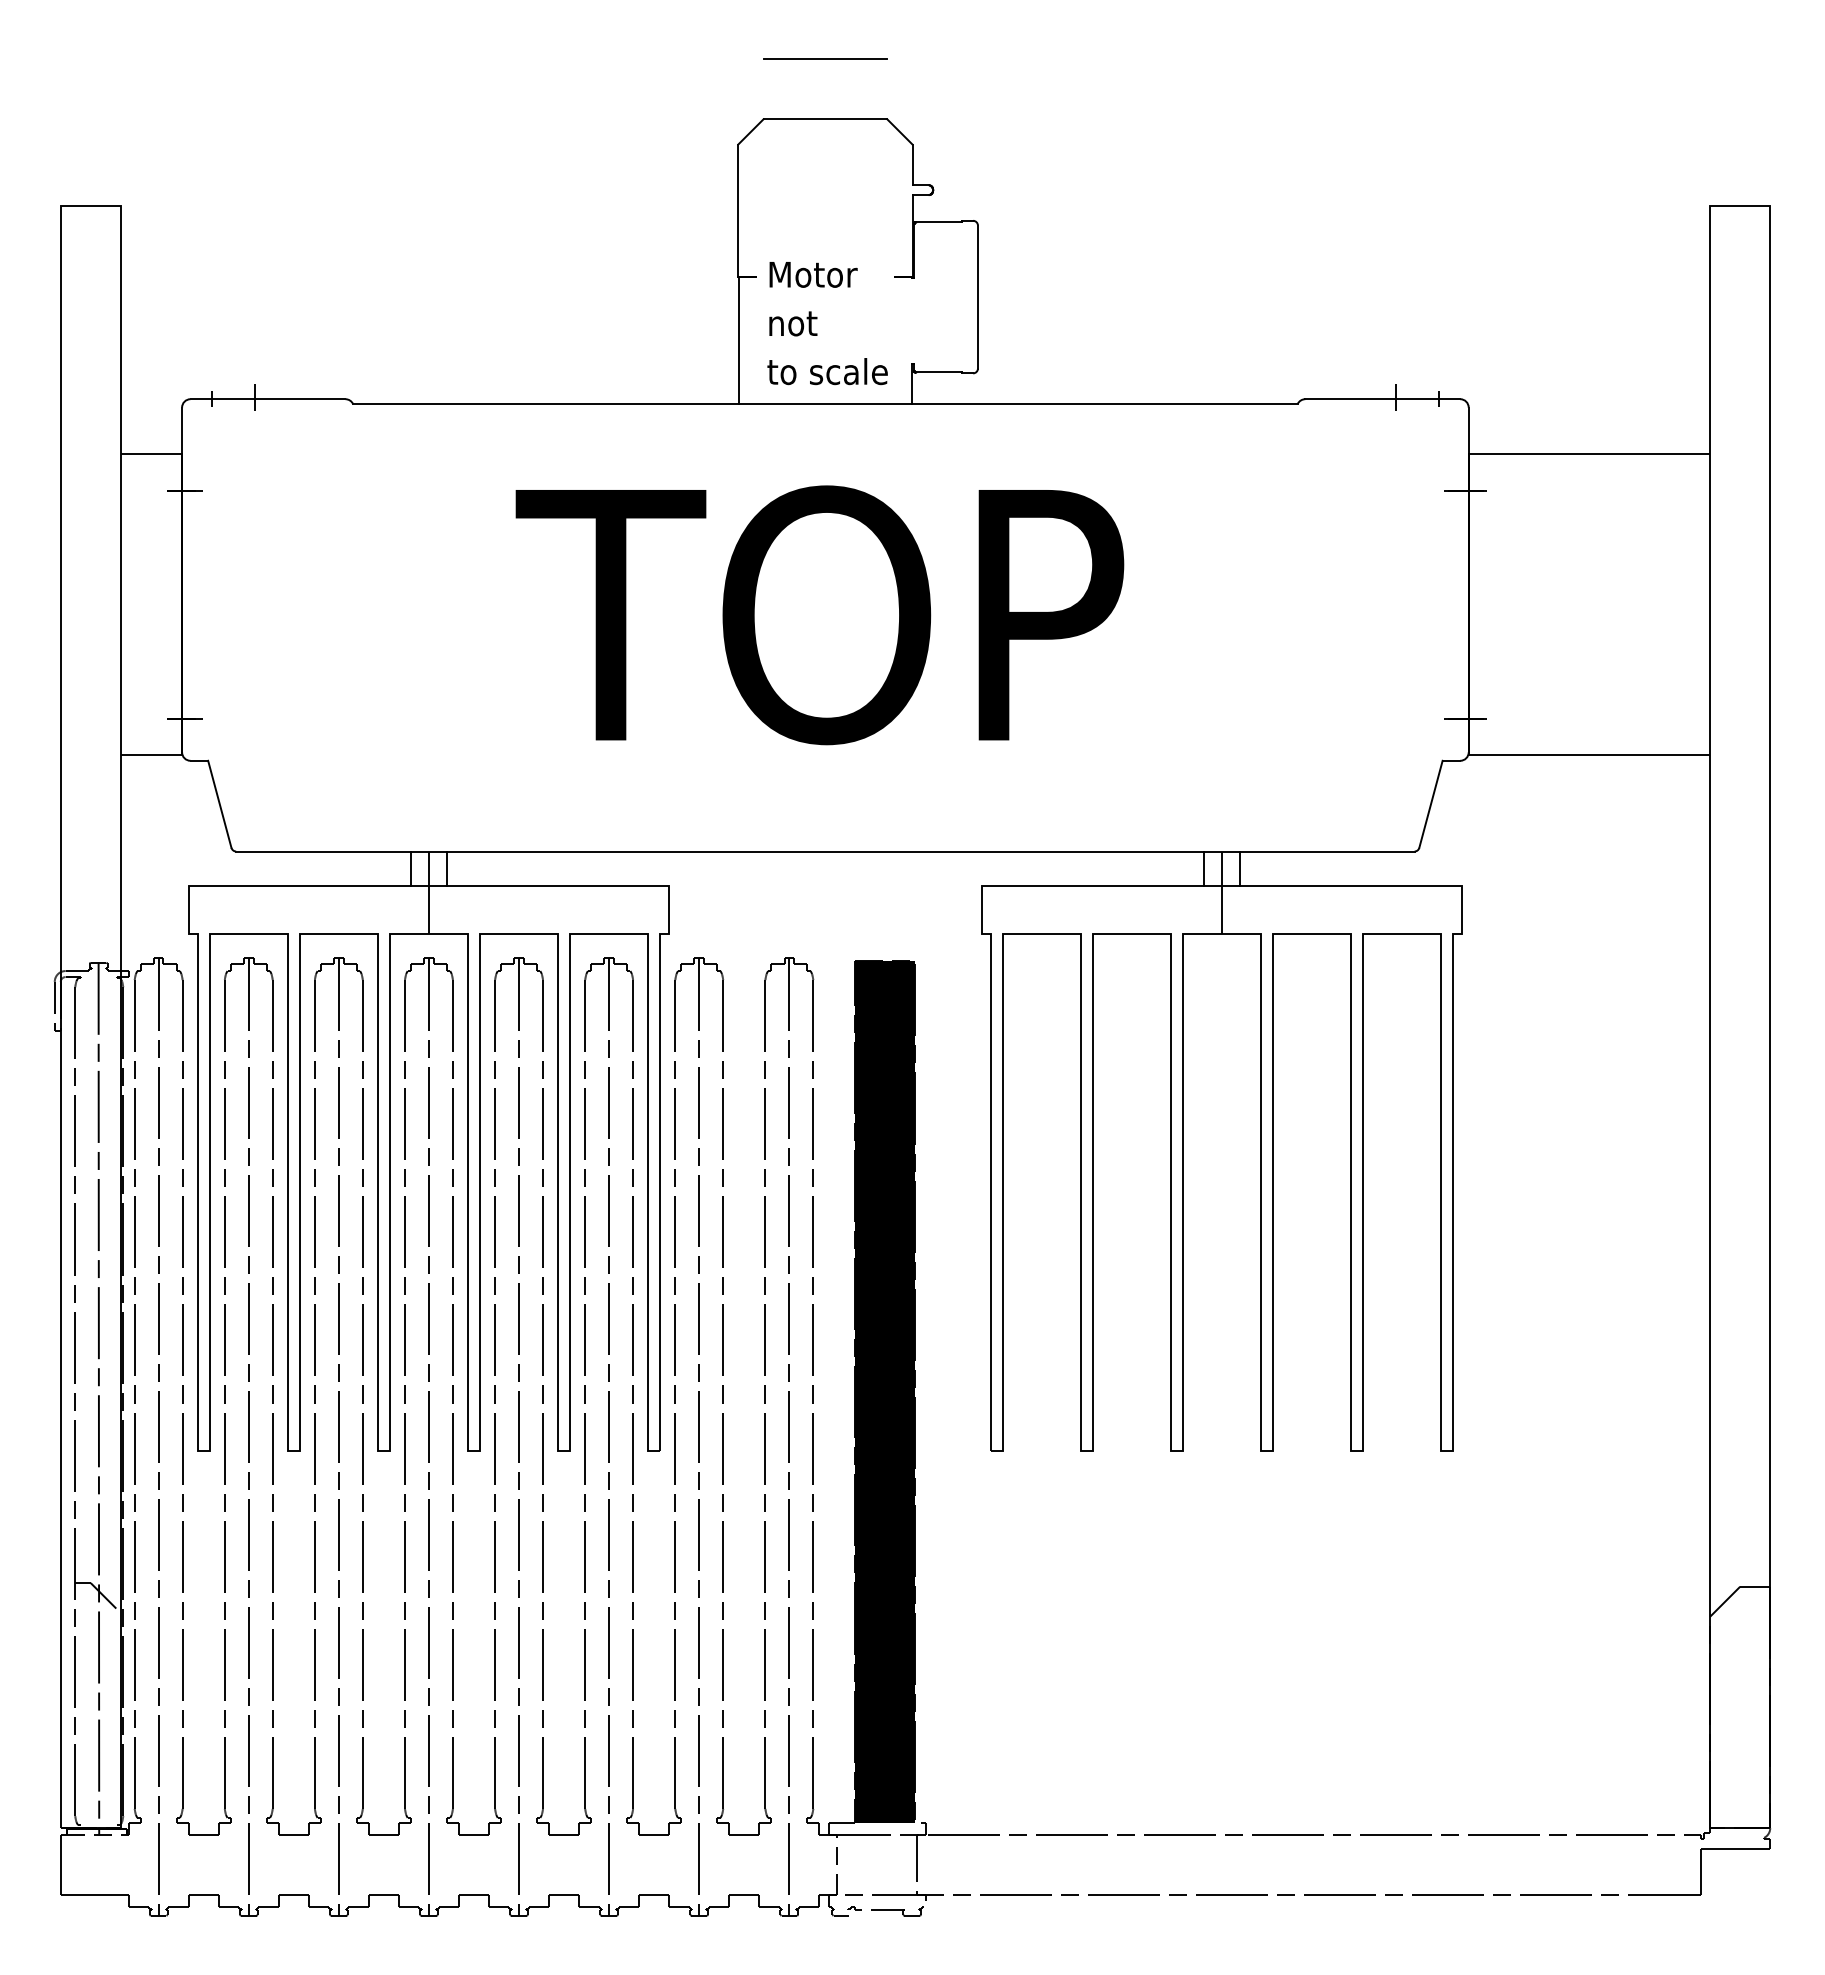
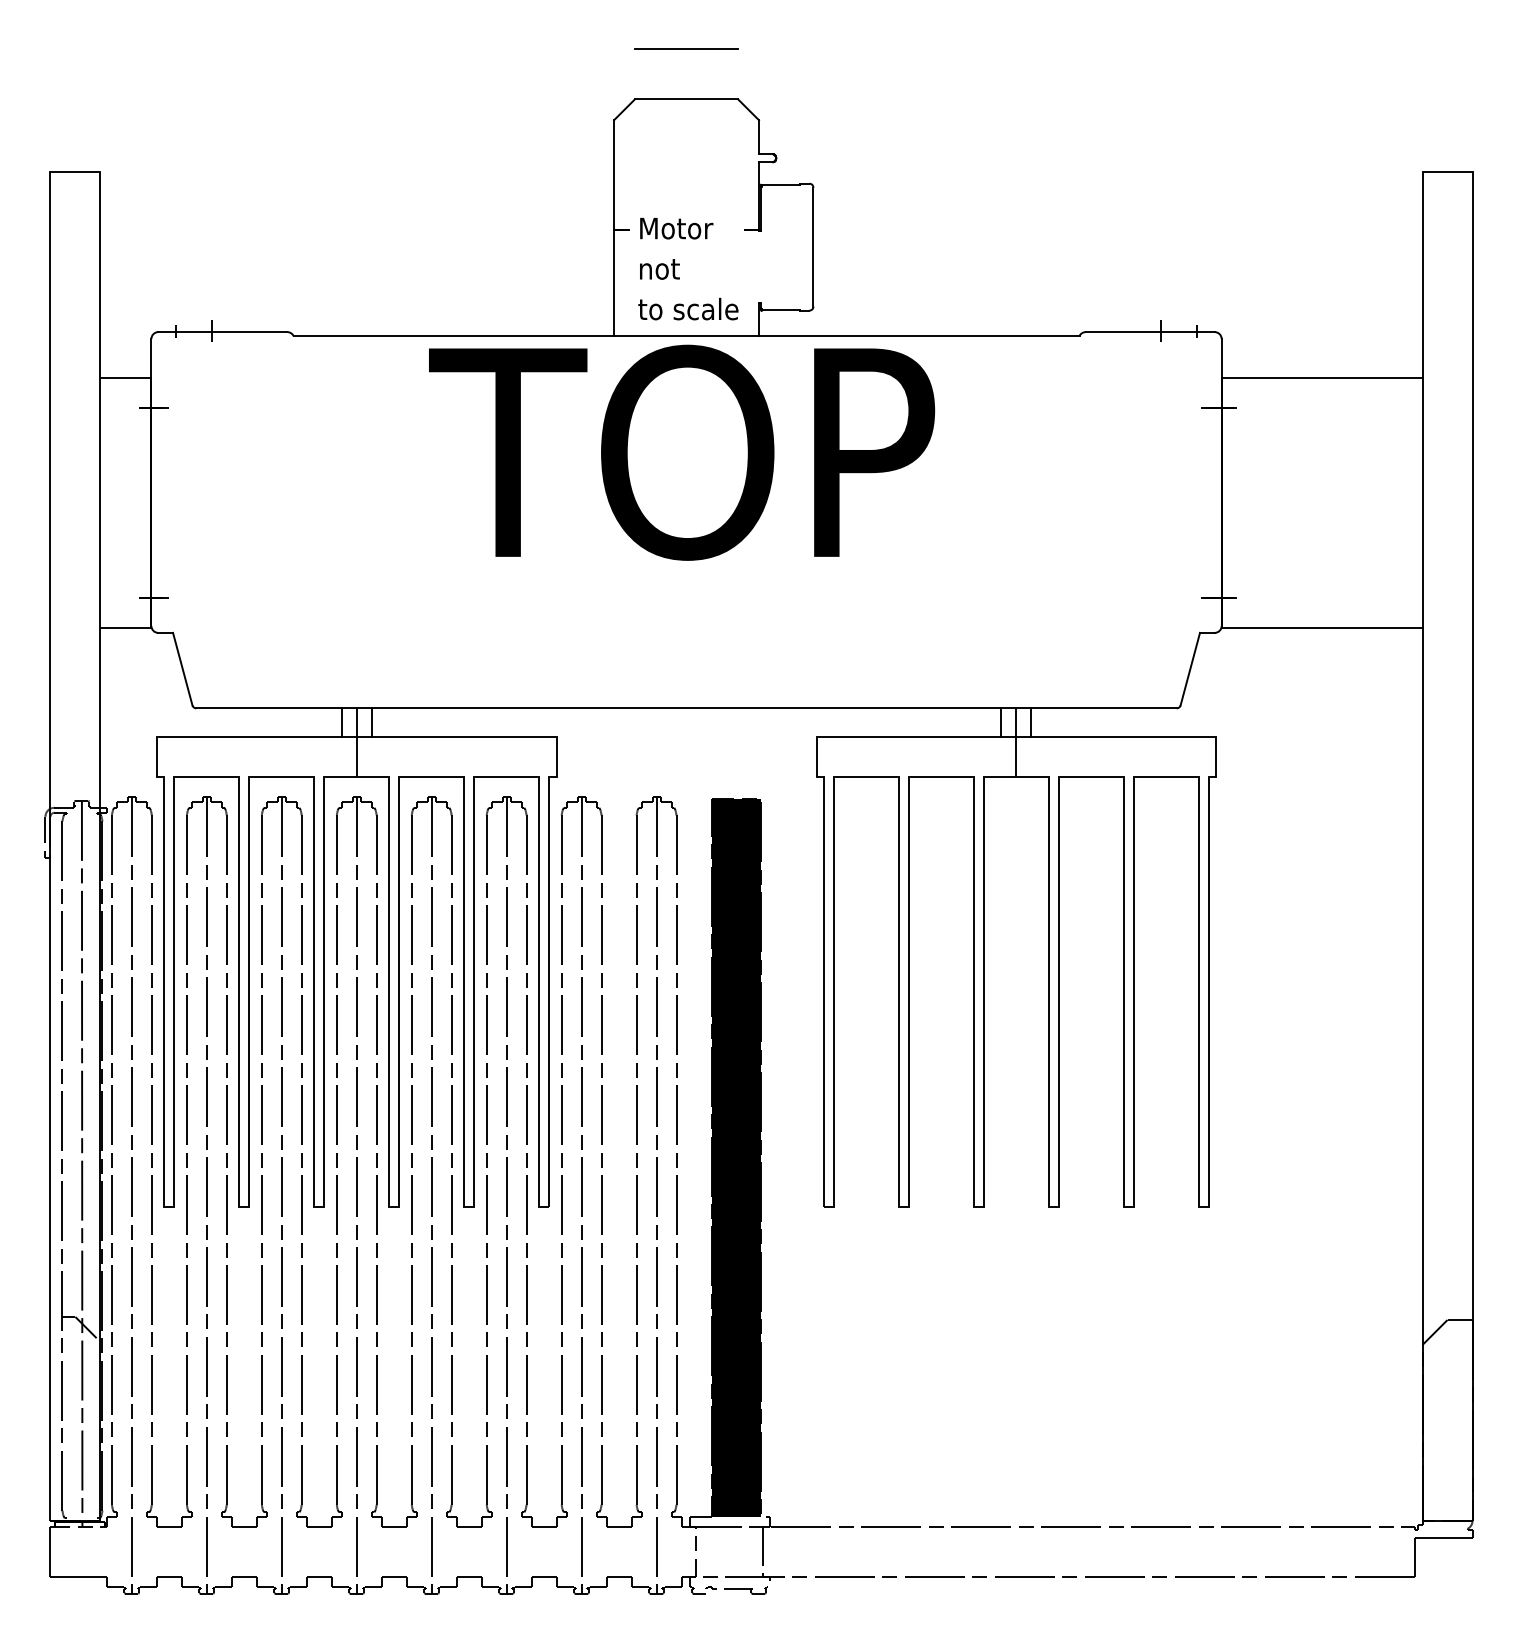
text: (819, 615) -> (681, 452), moved

